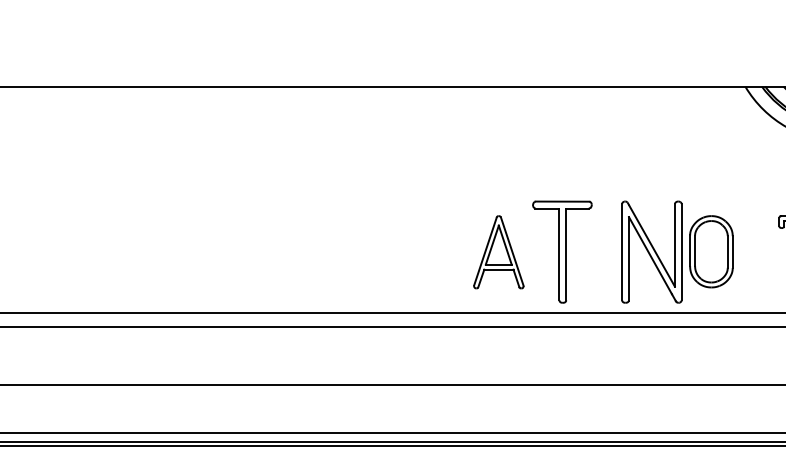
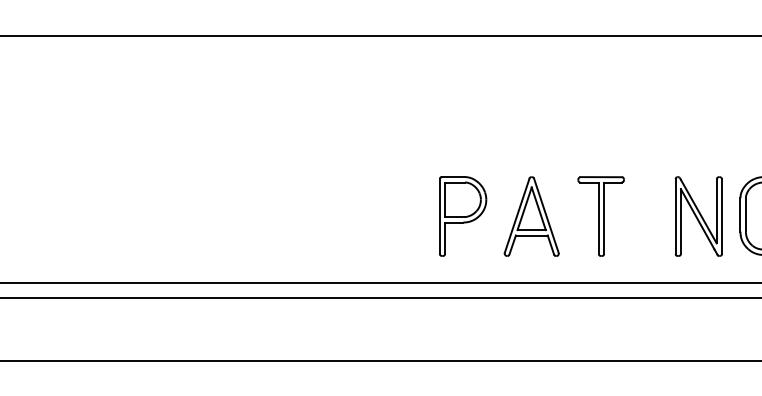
part: (435, 252) -> (462, 216), added
part: (562, 252) -> (601, 216), size x0.71
part: (651, 252) -> (698, 216), size x0.71

